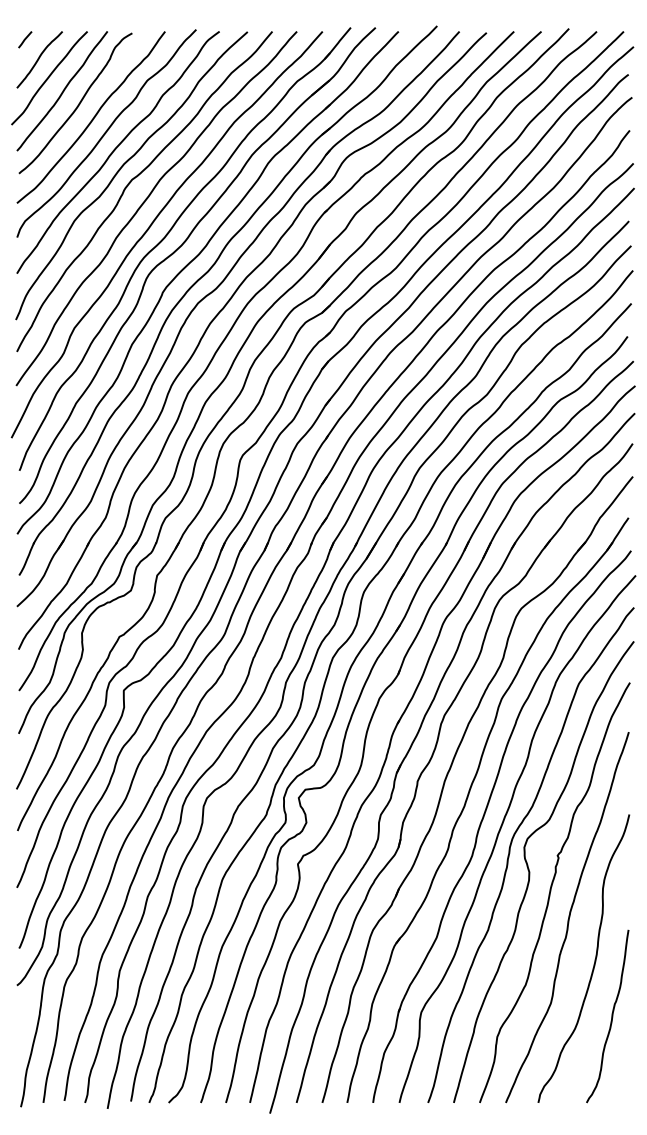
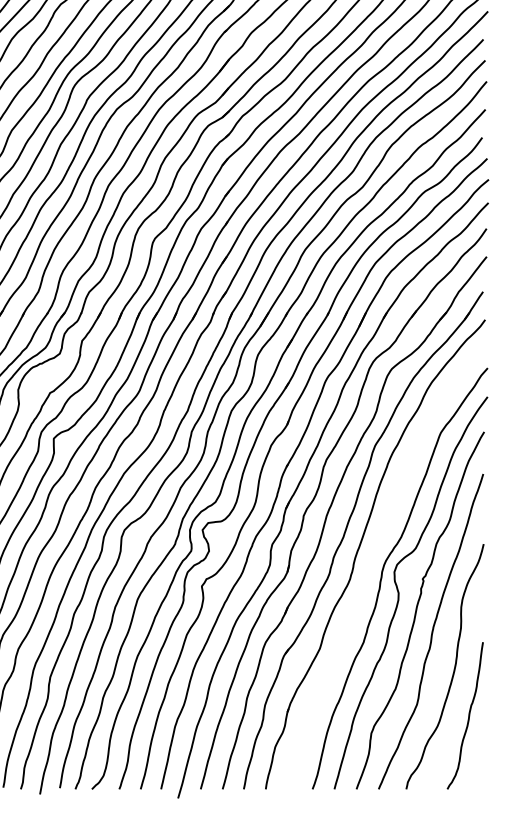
curve: (501, 829) -> (374, 556), removed

